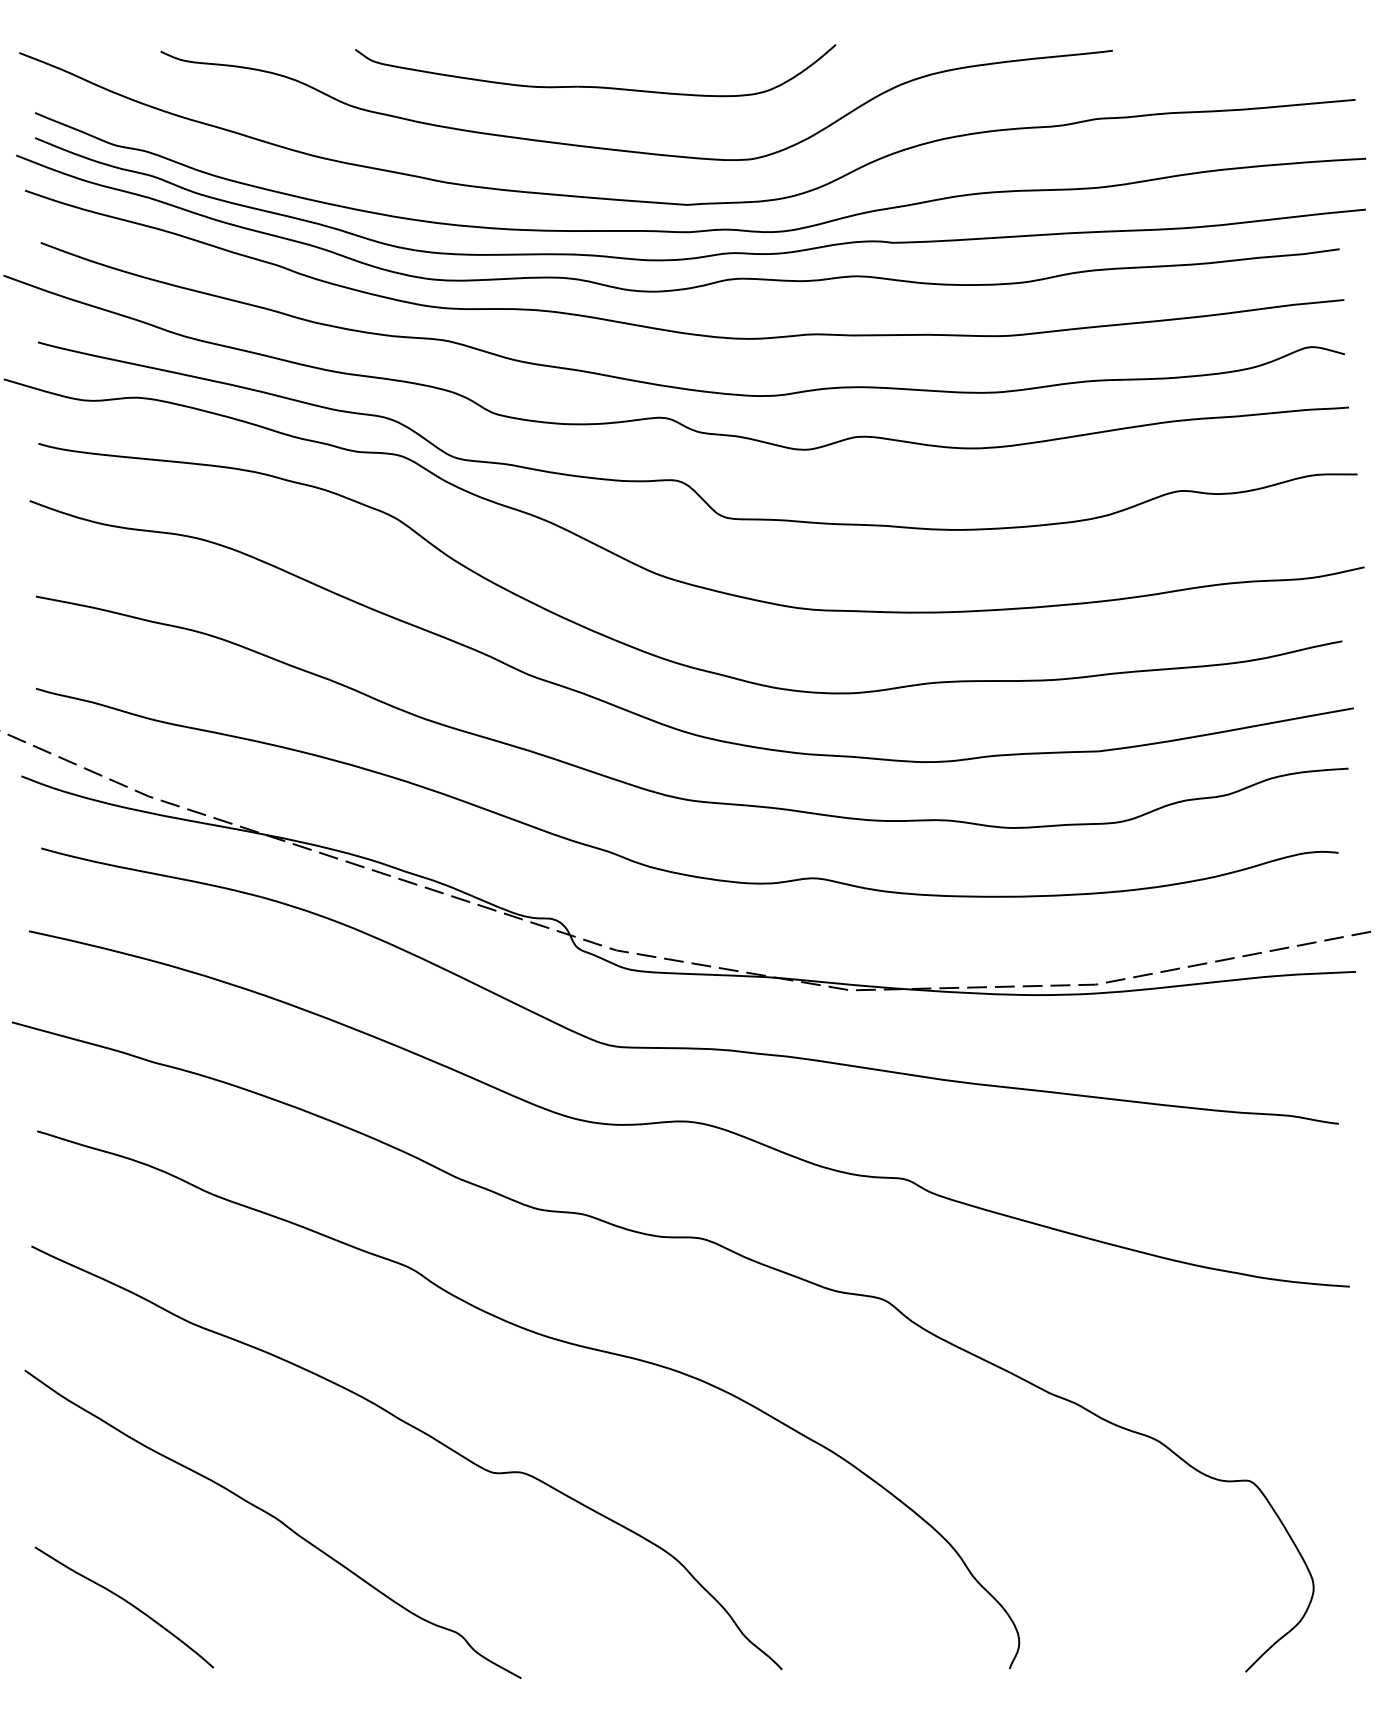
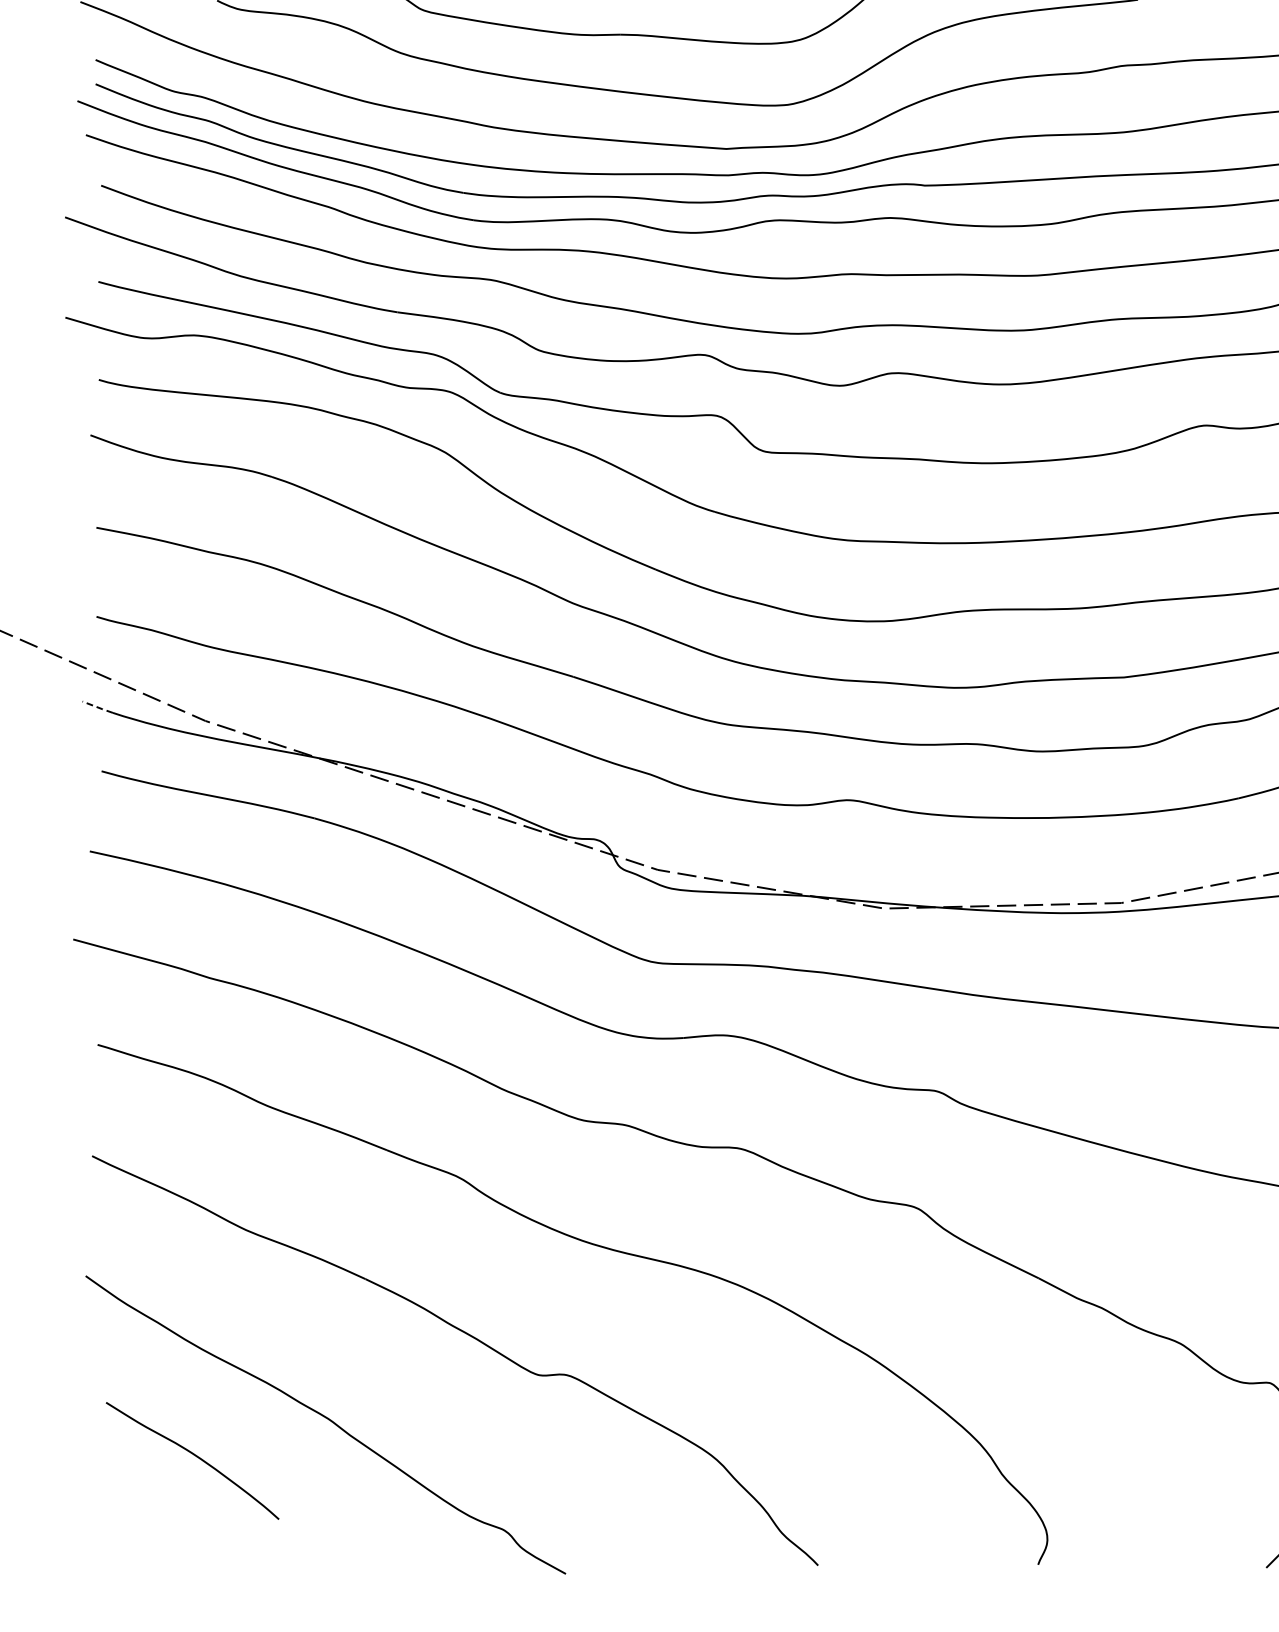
line: (37, 782) -> (97, 707), solid -> dashed
curve: (127, 1603) -> (195, 1457), moved

